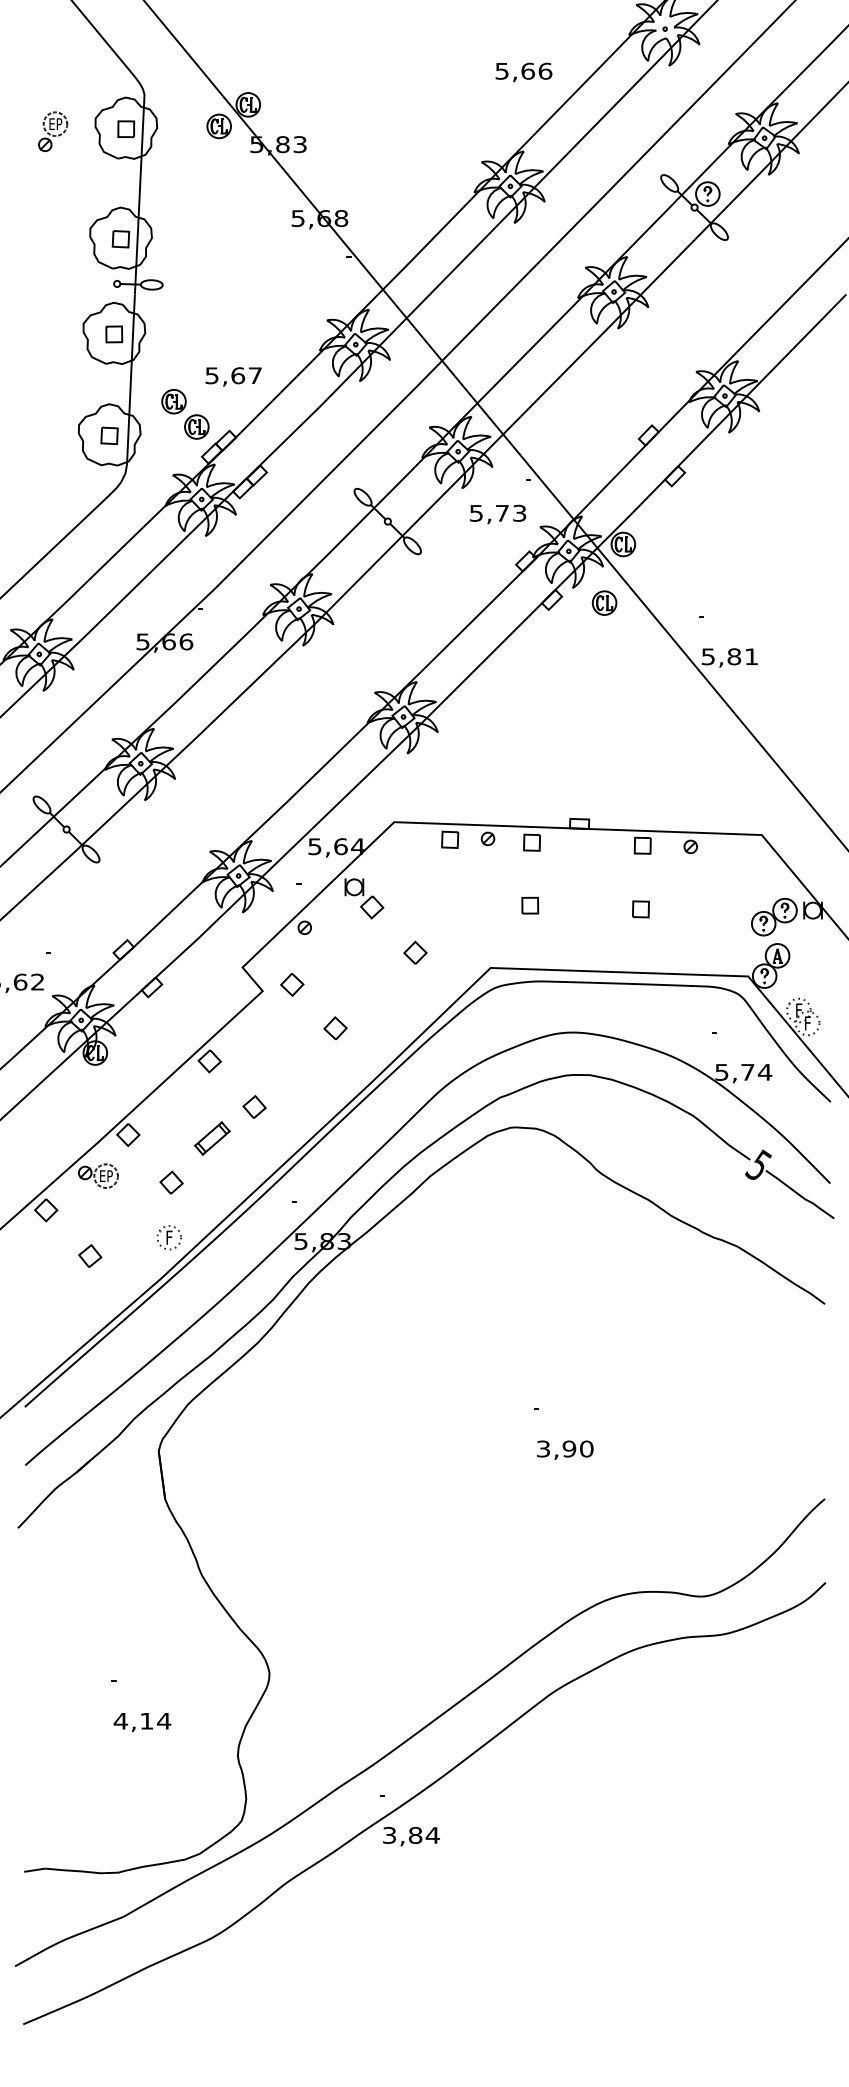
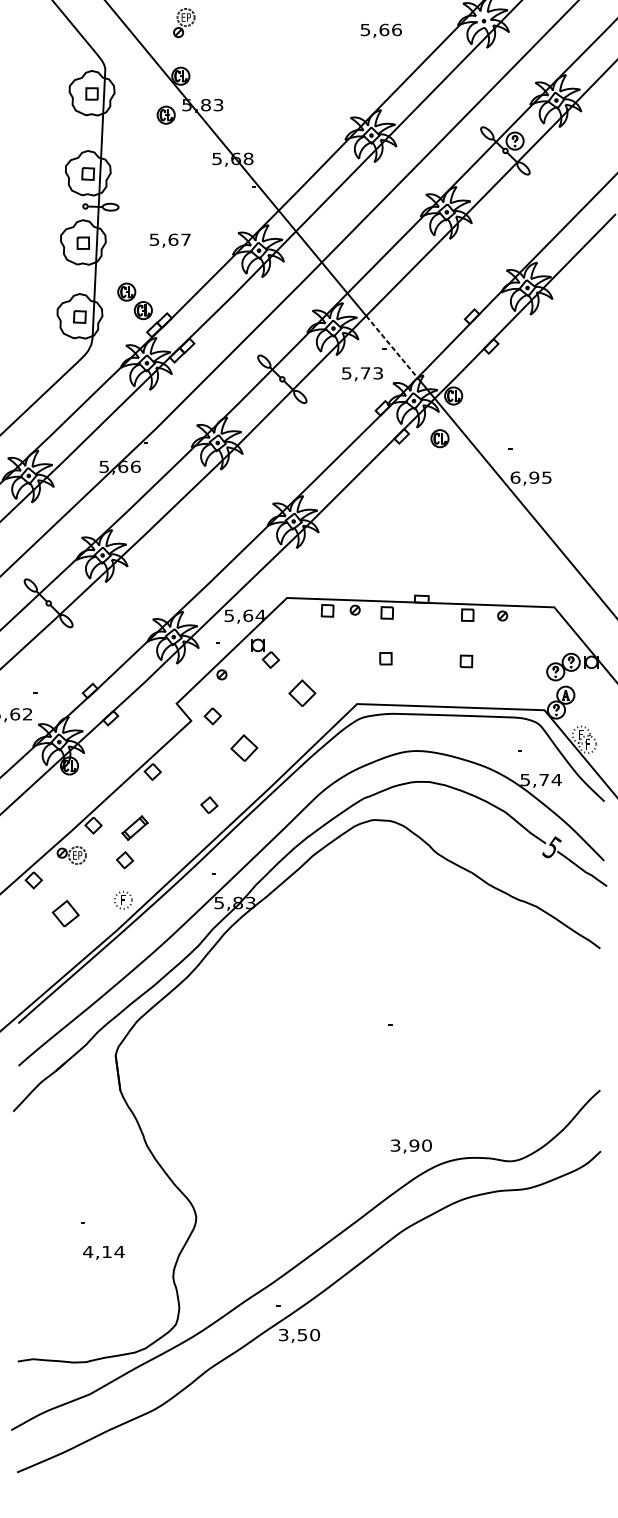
text: (523, 72) -> (381, 30), moved
part: (218, 126) -> (165, 115), moved
part: (53, 131) -> (184, 22), moved
text: (233, 376) -> (170, 240), moved
line: (538, 477) -> (391, 347), solid -> dashed
text: (729, 656) -> (530, 477), 5,81 -> 6,95
part: (415, 952) -> (302, 692), size x1.6
part: (335, 1027) -> (244, 747), size x1.6
part: (254, 1106) -> (209, 804), moved
part: (212, 1138) -> (135, 828), moved
part: (90, 1255) -> (66, 913), size x1.6
text: (565, 1449) -> (411, 1145), moved
text: (423, 1835) -> (308, 1335), 3,84 -> 3,50

